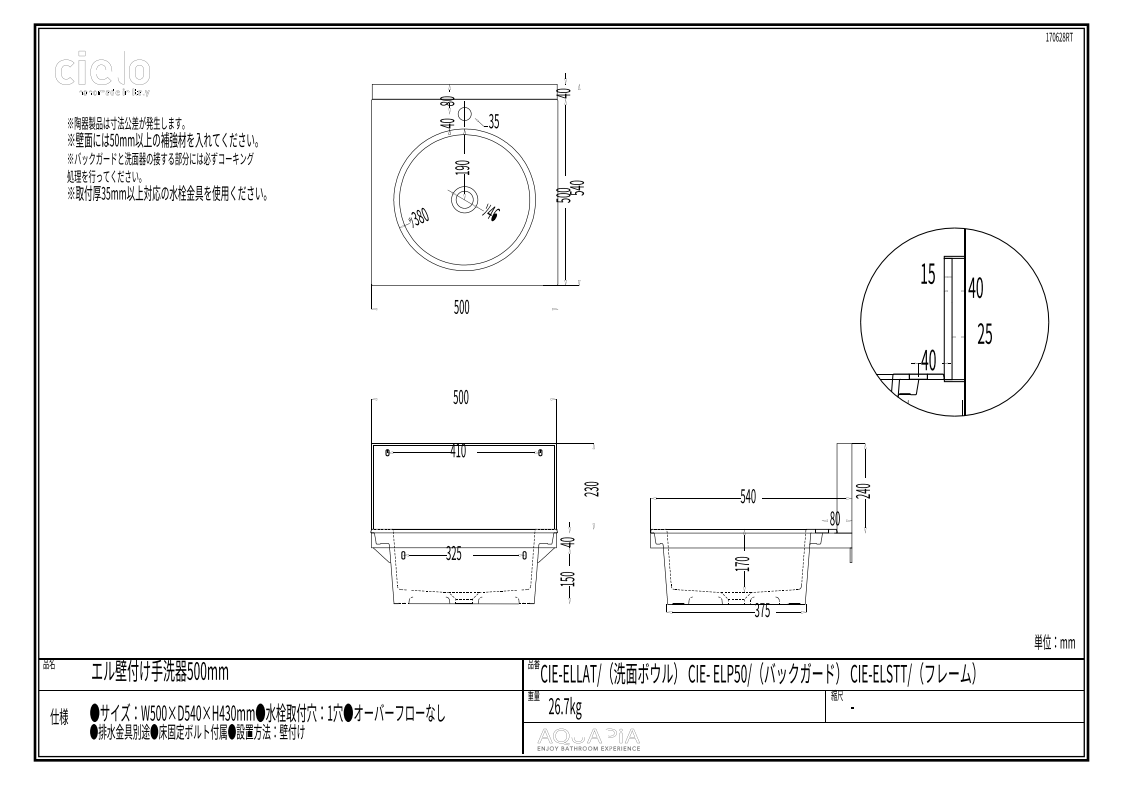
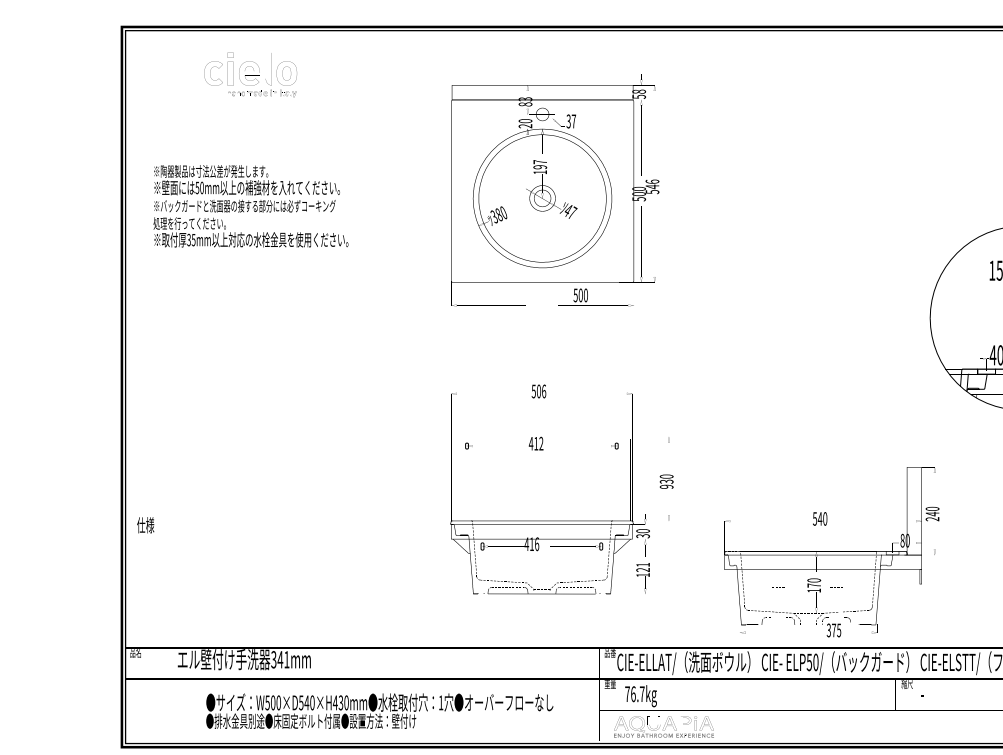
part: (102, 73) -> (250, 74), moved
text: (563, 93) -> (639, 94), 40 -> 58
text: (447, 98) -> (525, 99), 80 -> 83
text: (496, 121) -> (573, 121), 35 -> 37
text: (447, 125) -> (525, 125), 40 -> 20
text: (166, 158) -> (250, 205), moved
text: (462, 162) -> (540, 161), 190 -> 197
text: (576, 182) -> (652, 181), 540 -> 546
text: (495, 214) -> (572, 212), 46 -> 47
text: (461, 306) -> (580, 295), moved
text: (466, 396) -> (544, 391), 500 -> 506
text: (463, 450) -> (541, 443), 410 -> 412
text: (591, 494) -> (666, 486), 230 -> 930
text: (759, 530) -> (831, 552), moved
text: (567, 544) -> (643, 535), 40 -> 30
text: (453, 553) -> (531, 544), 325 -> 416
text: (567, 576) -> (643, 567), 150 -> 121
text: (196, 670) -> (280, 659), 500mm -> 341mm
text: (551, 706) -> (627, 694), 26.7kg -> 76.7kg
text: (58, 716) -> (144, 525), moved
text: (267, 721) -> (379, 711), moved

